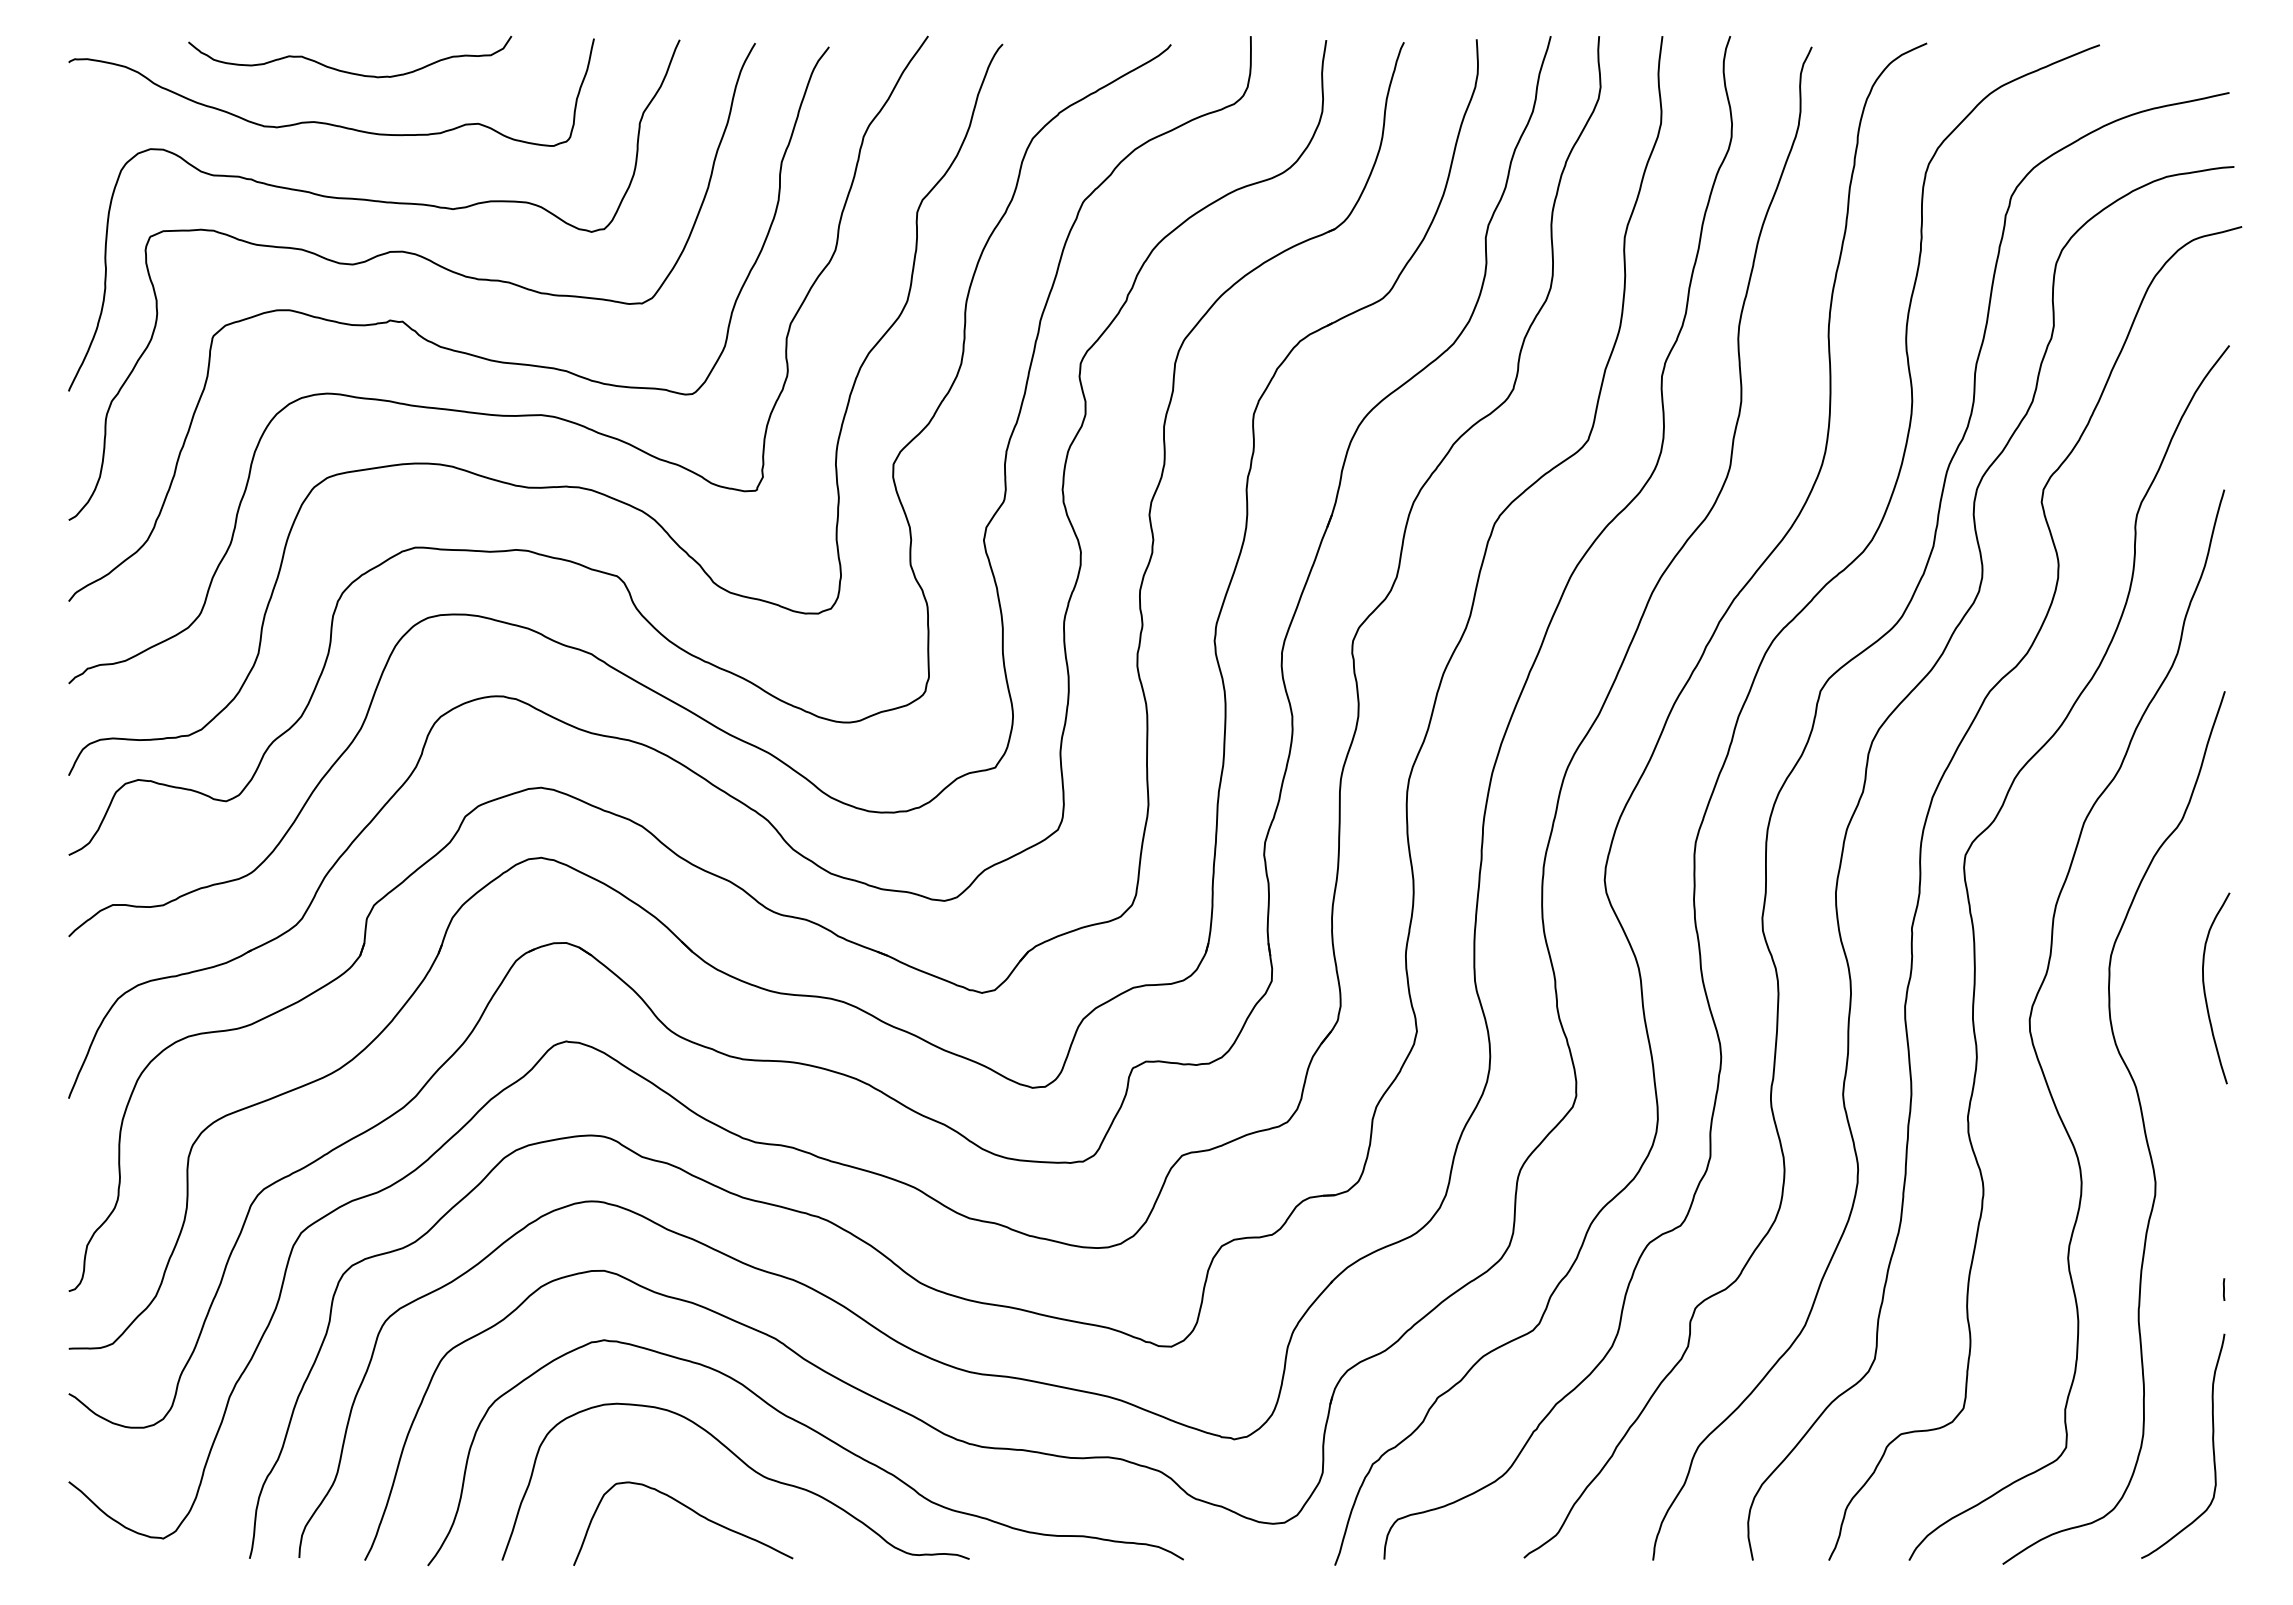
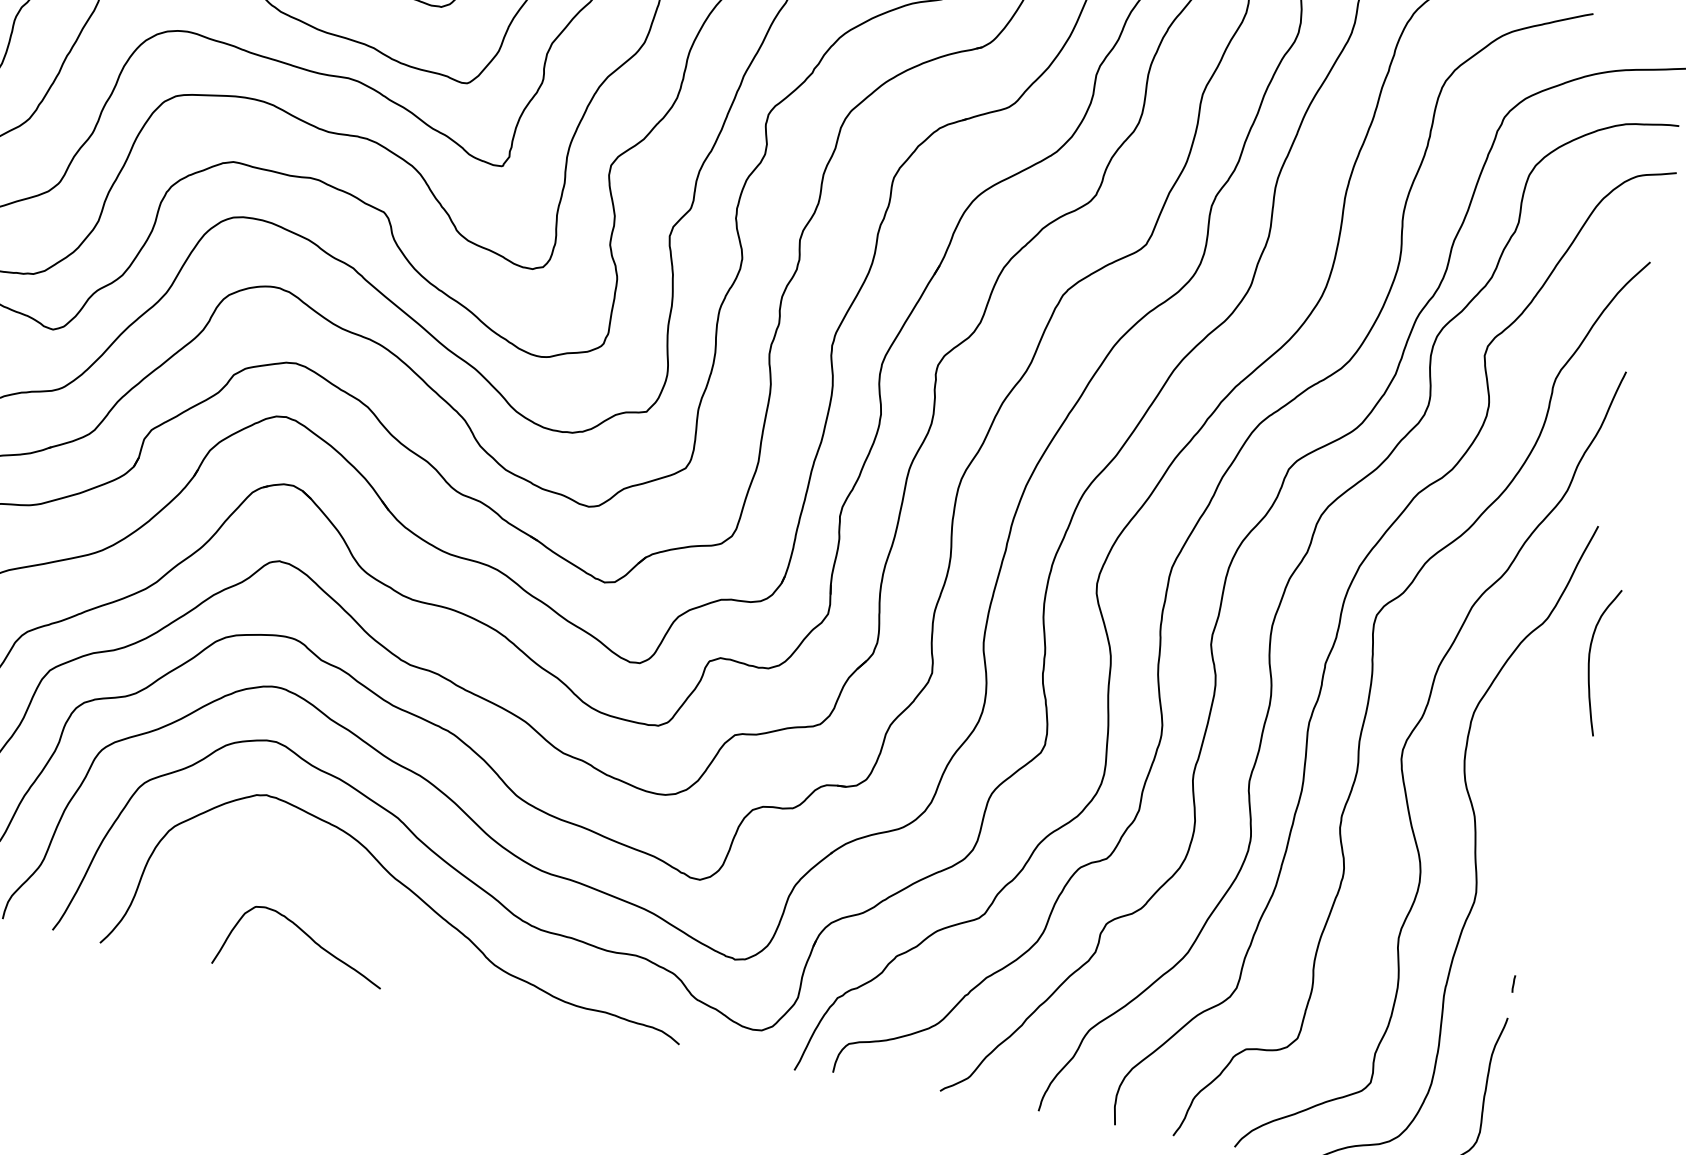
curve: (2205, 989) -> (1589, 660), moved
curve: (746, 1466) -> (357, 911), removed

